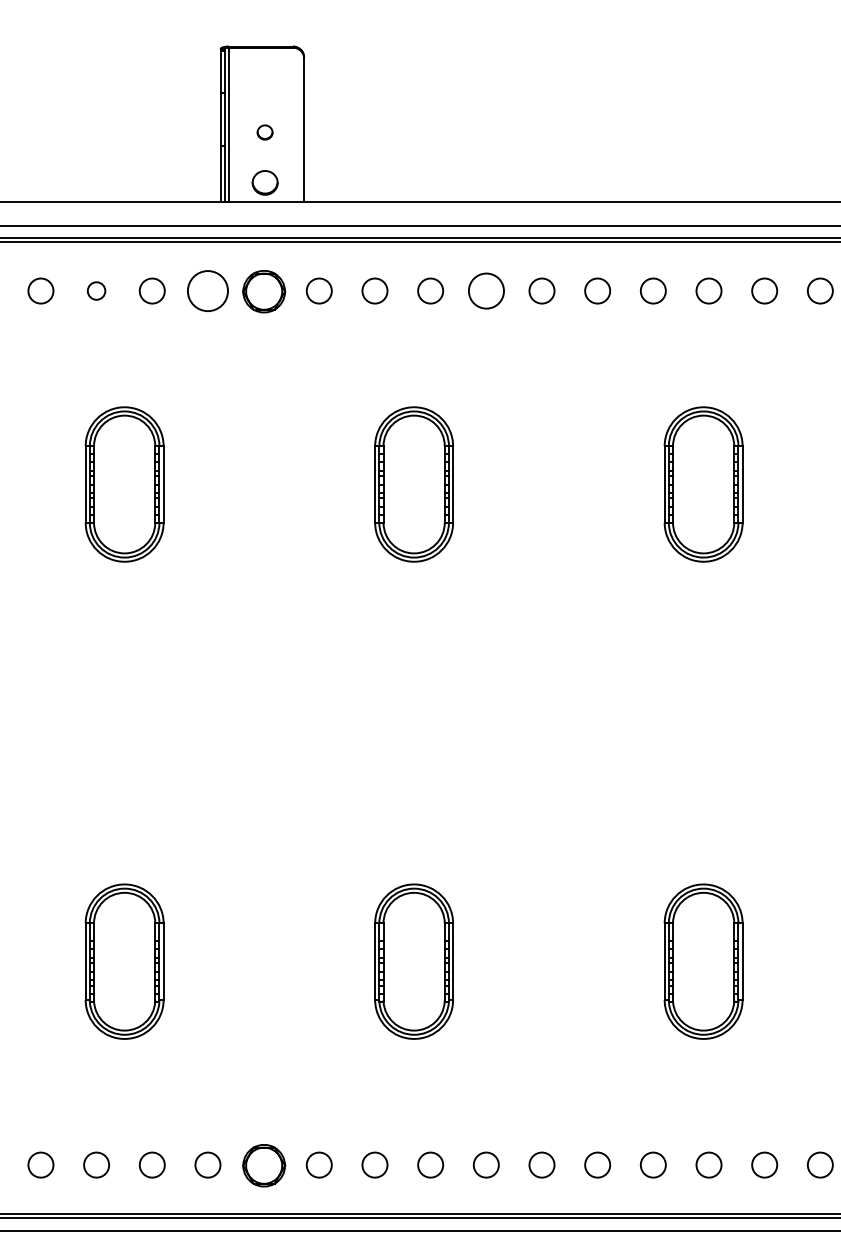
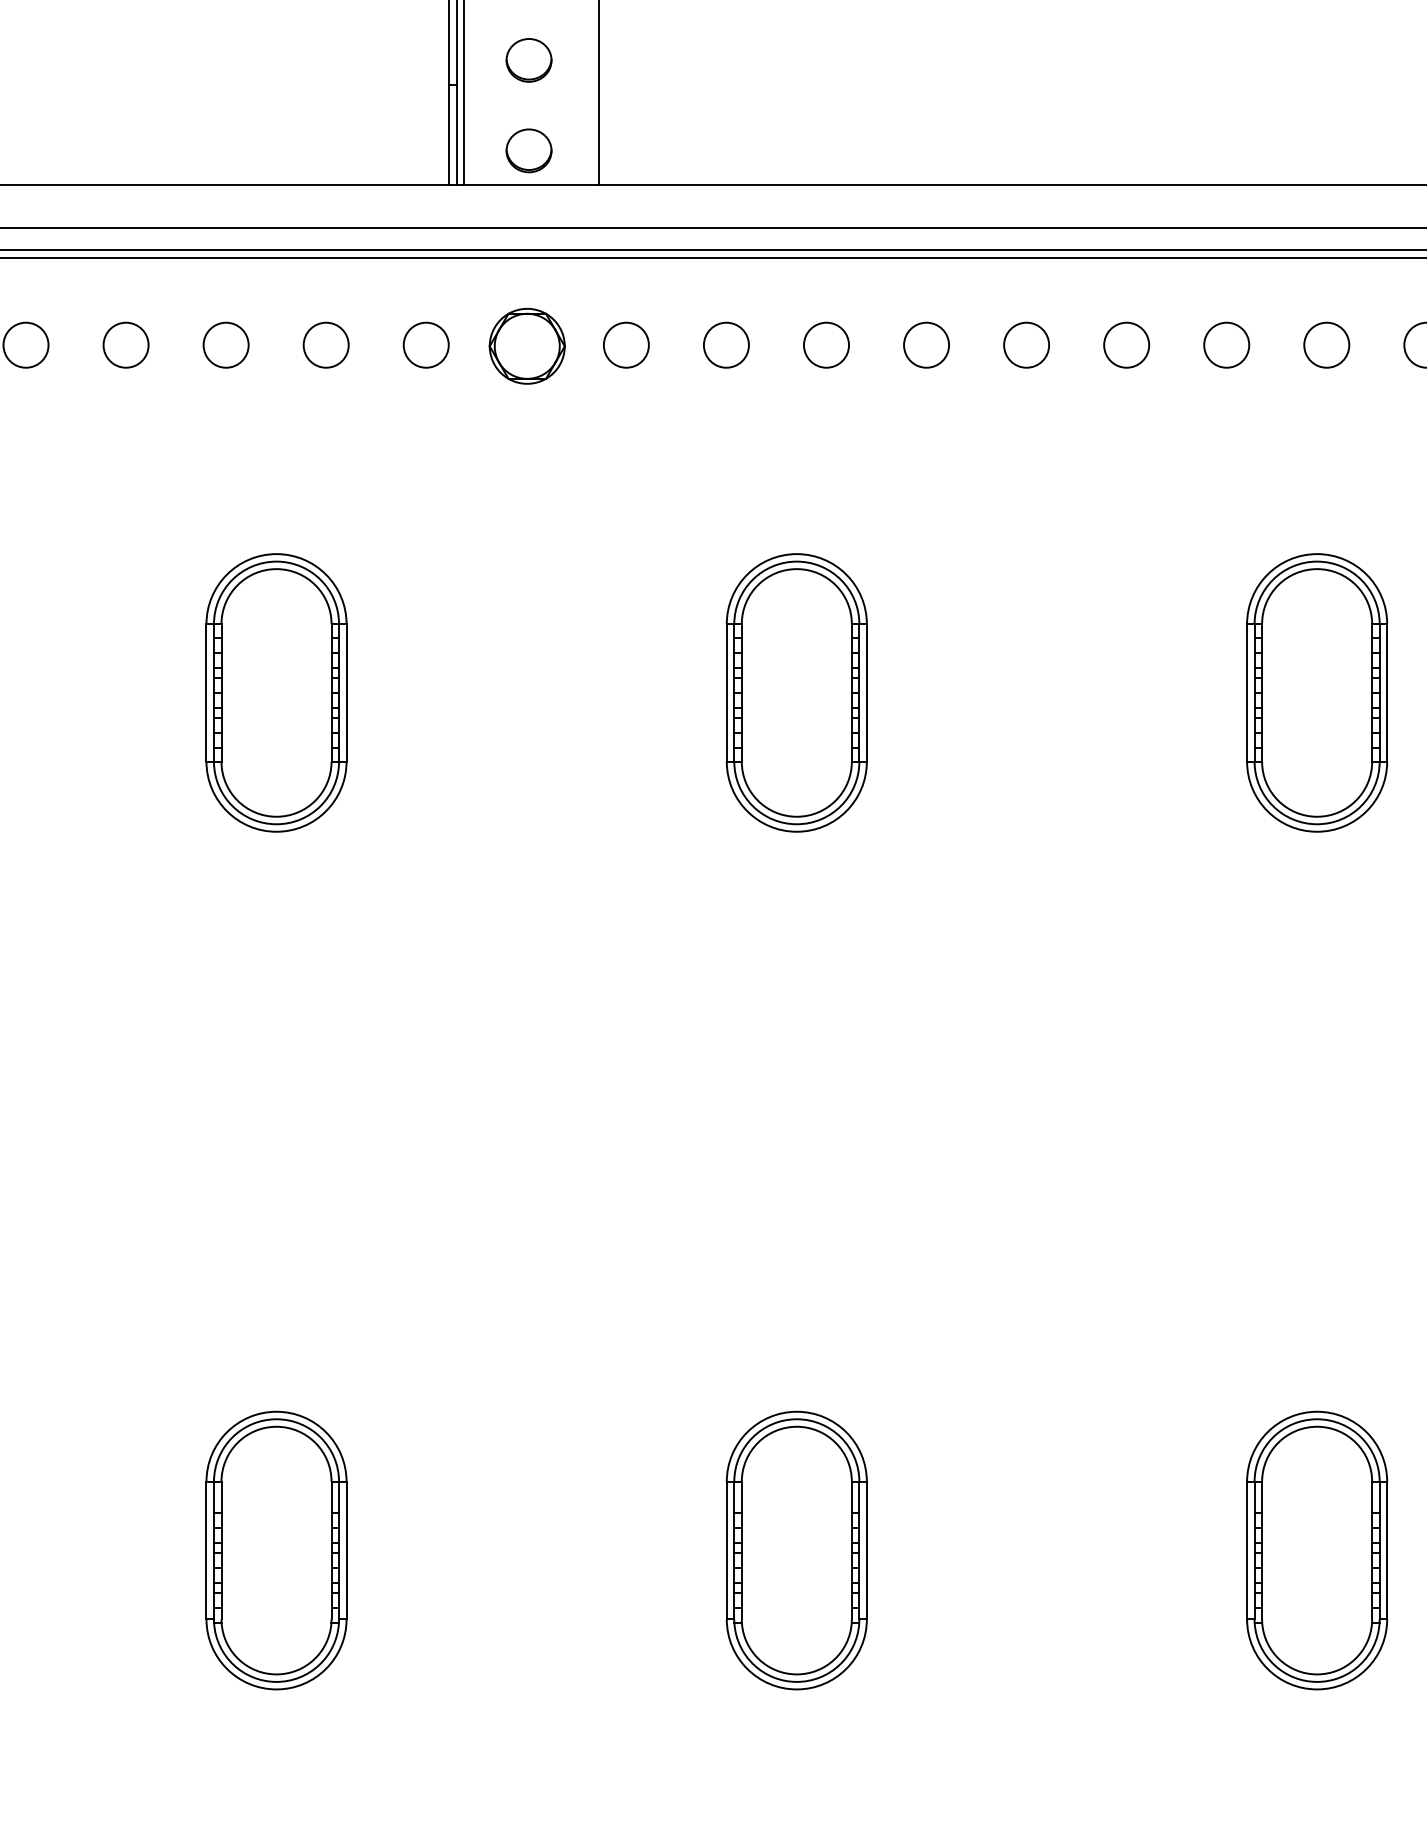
part: (264, 132) -> (527, 60), size x1.67
circle: (96, 290) -> (225, 344), size x1.43
circle: (207, 290) -> (425, 344), size x0.62
circle: (485, 290) -> (925, 344), size x0.71

